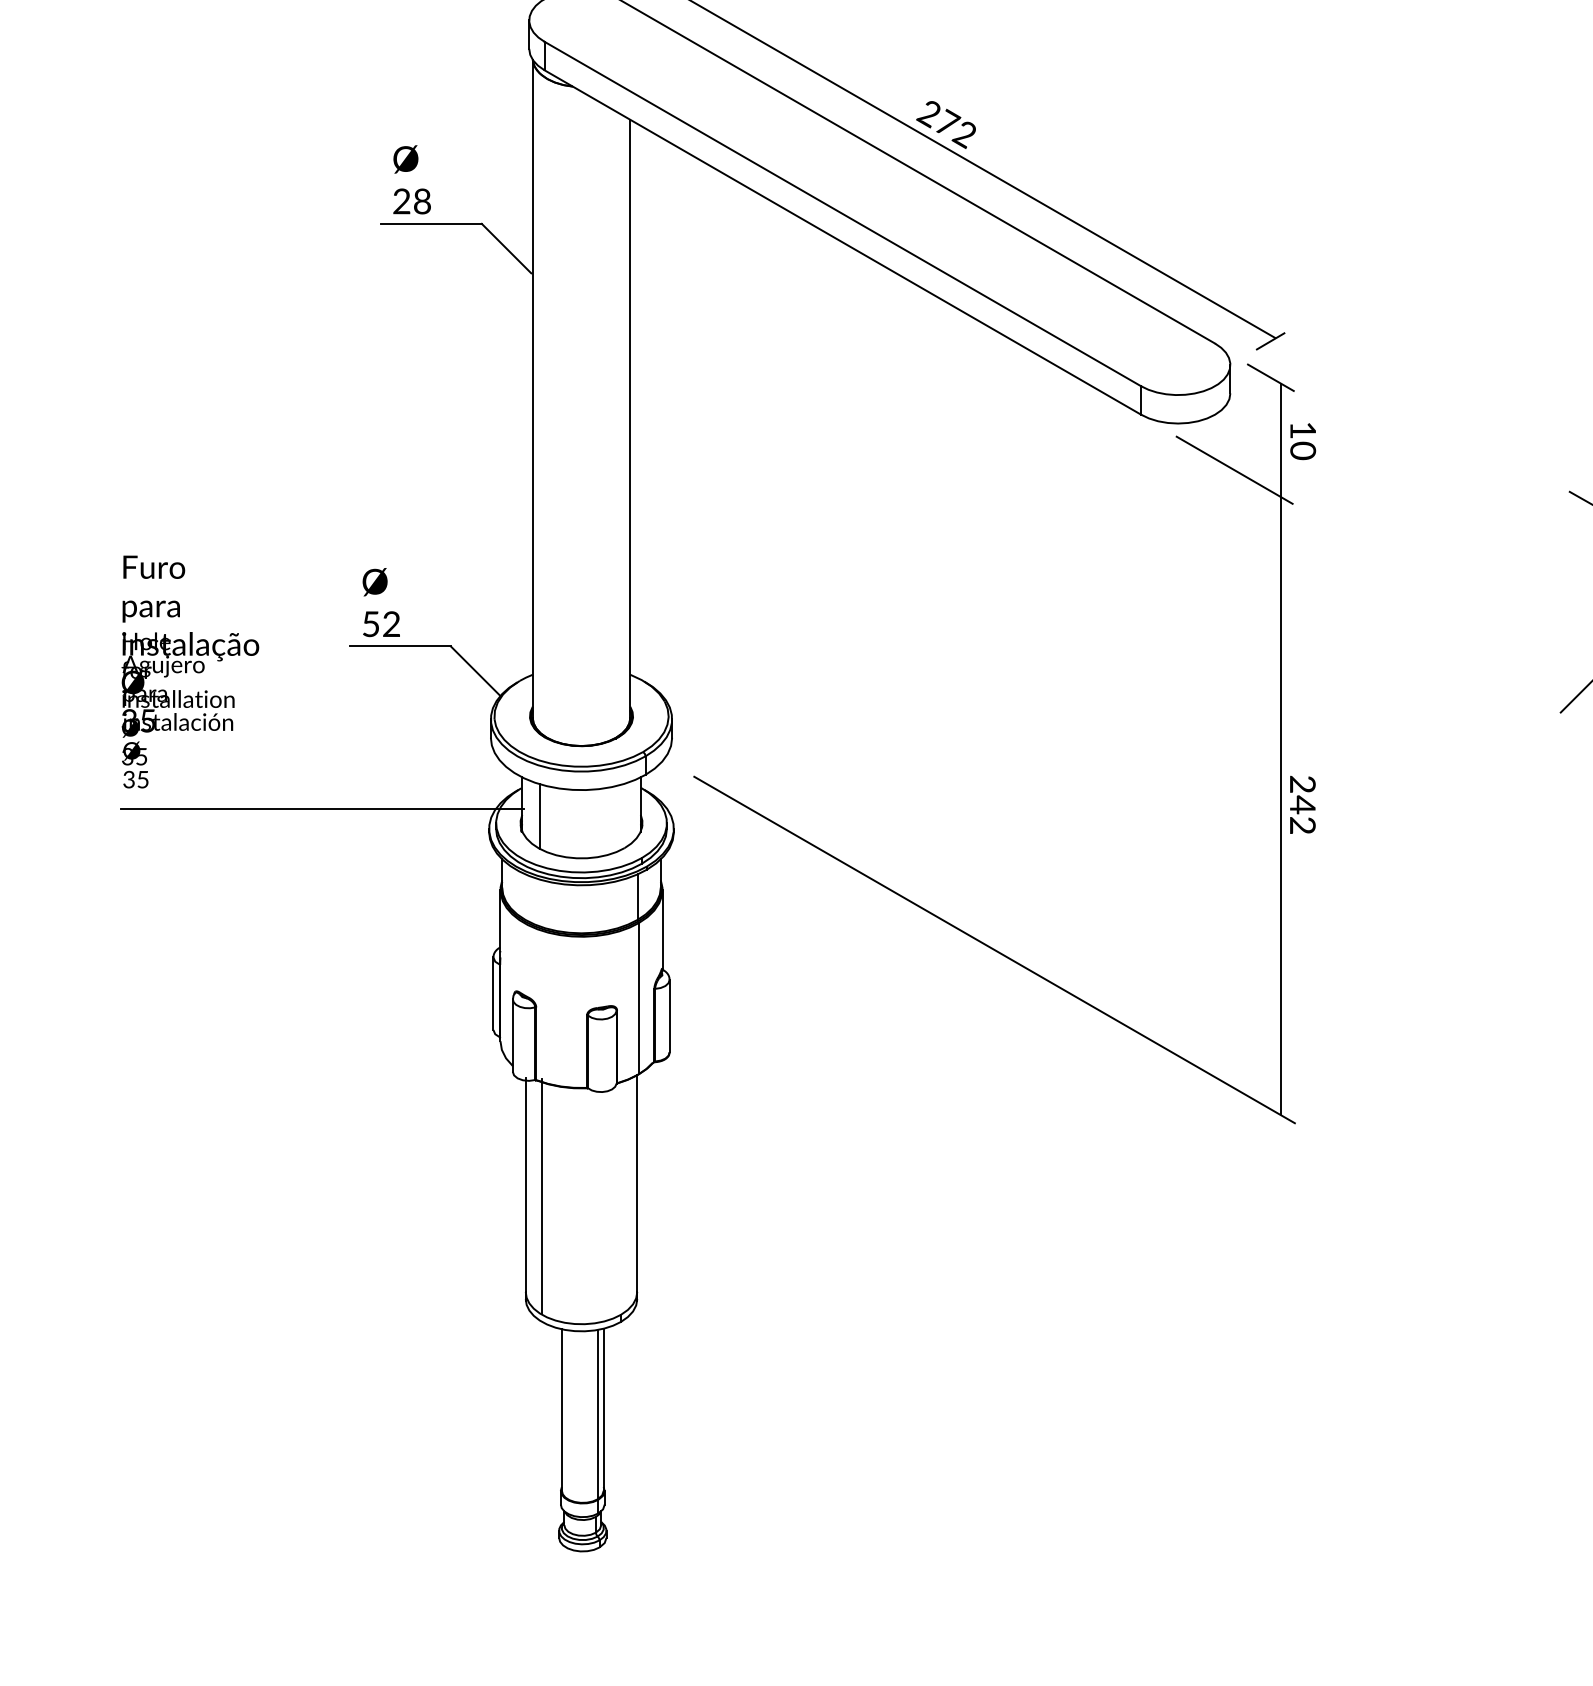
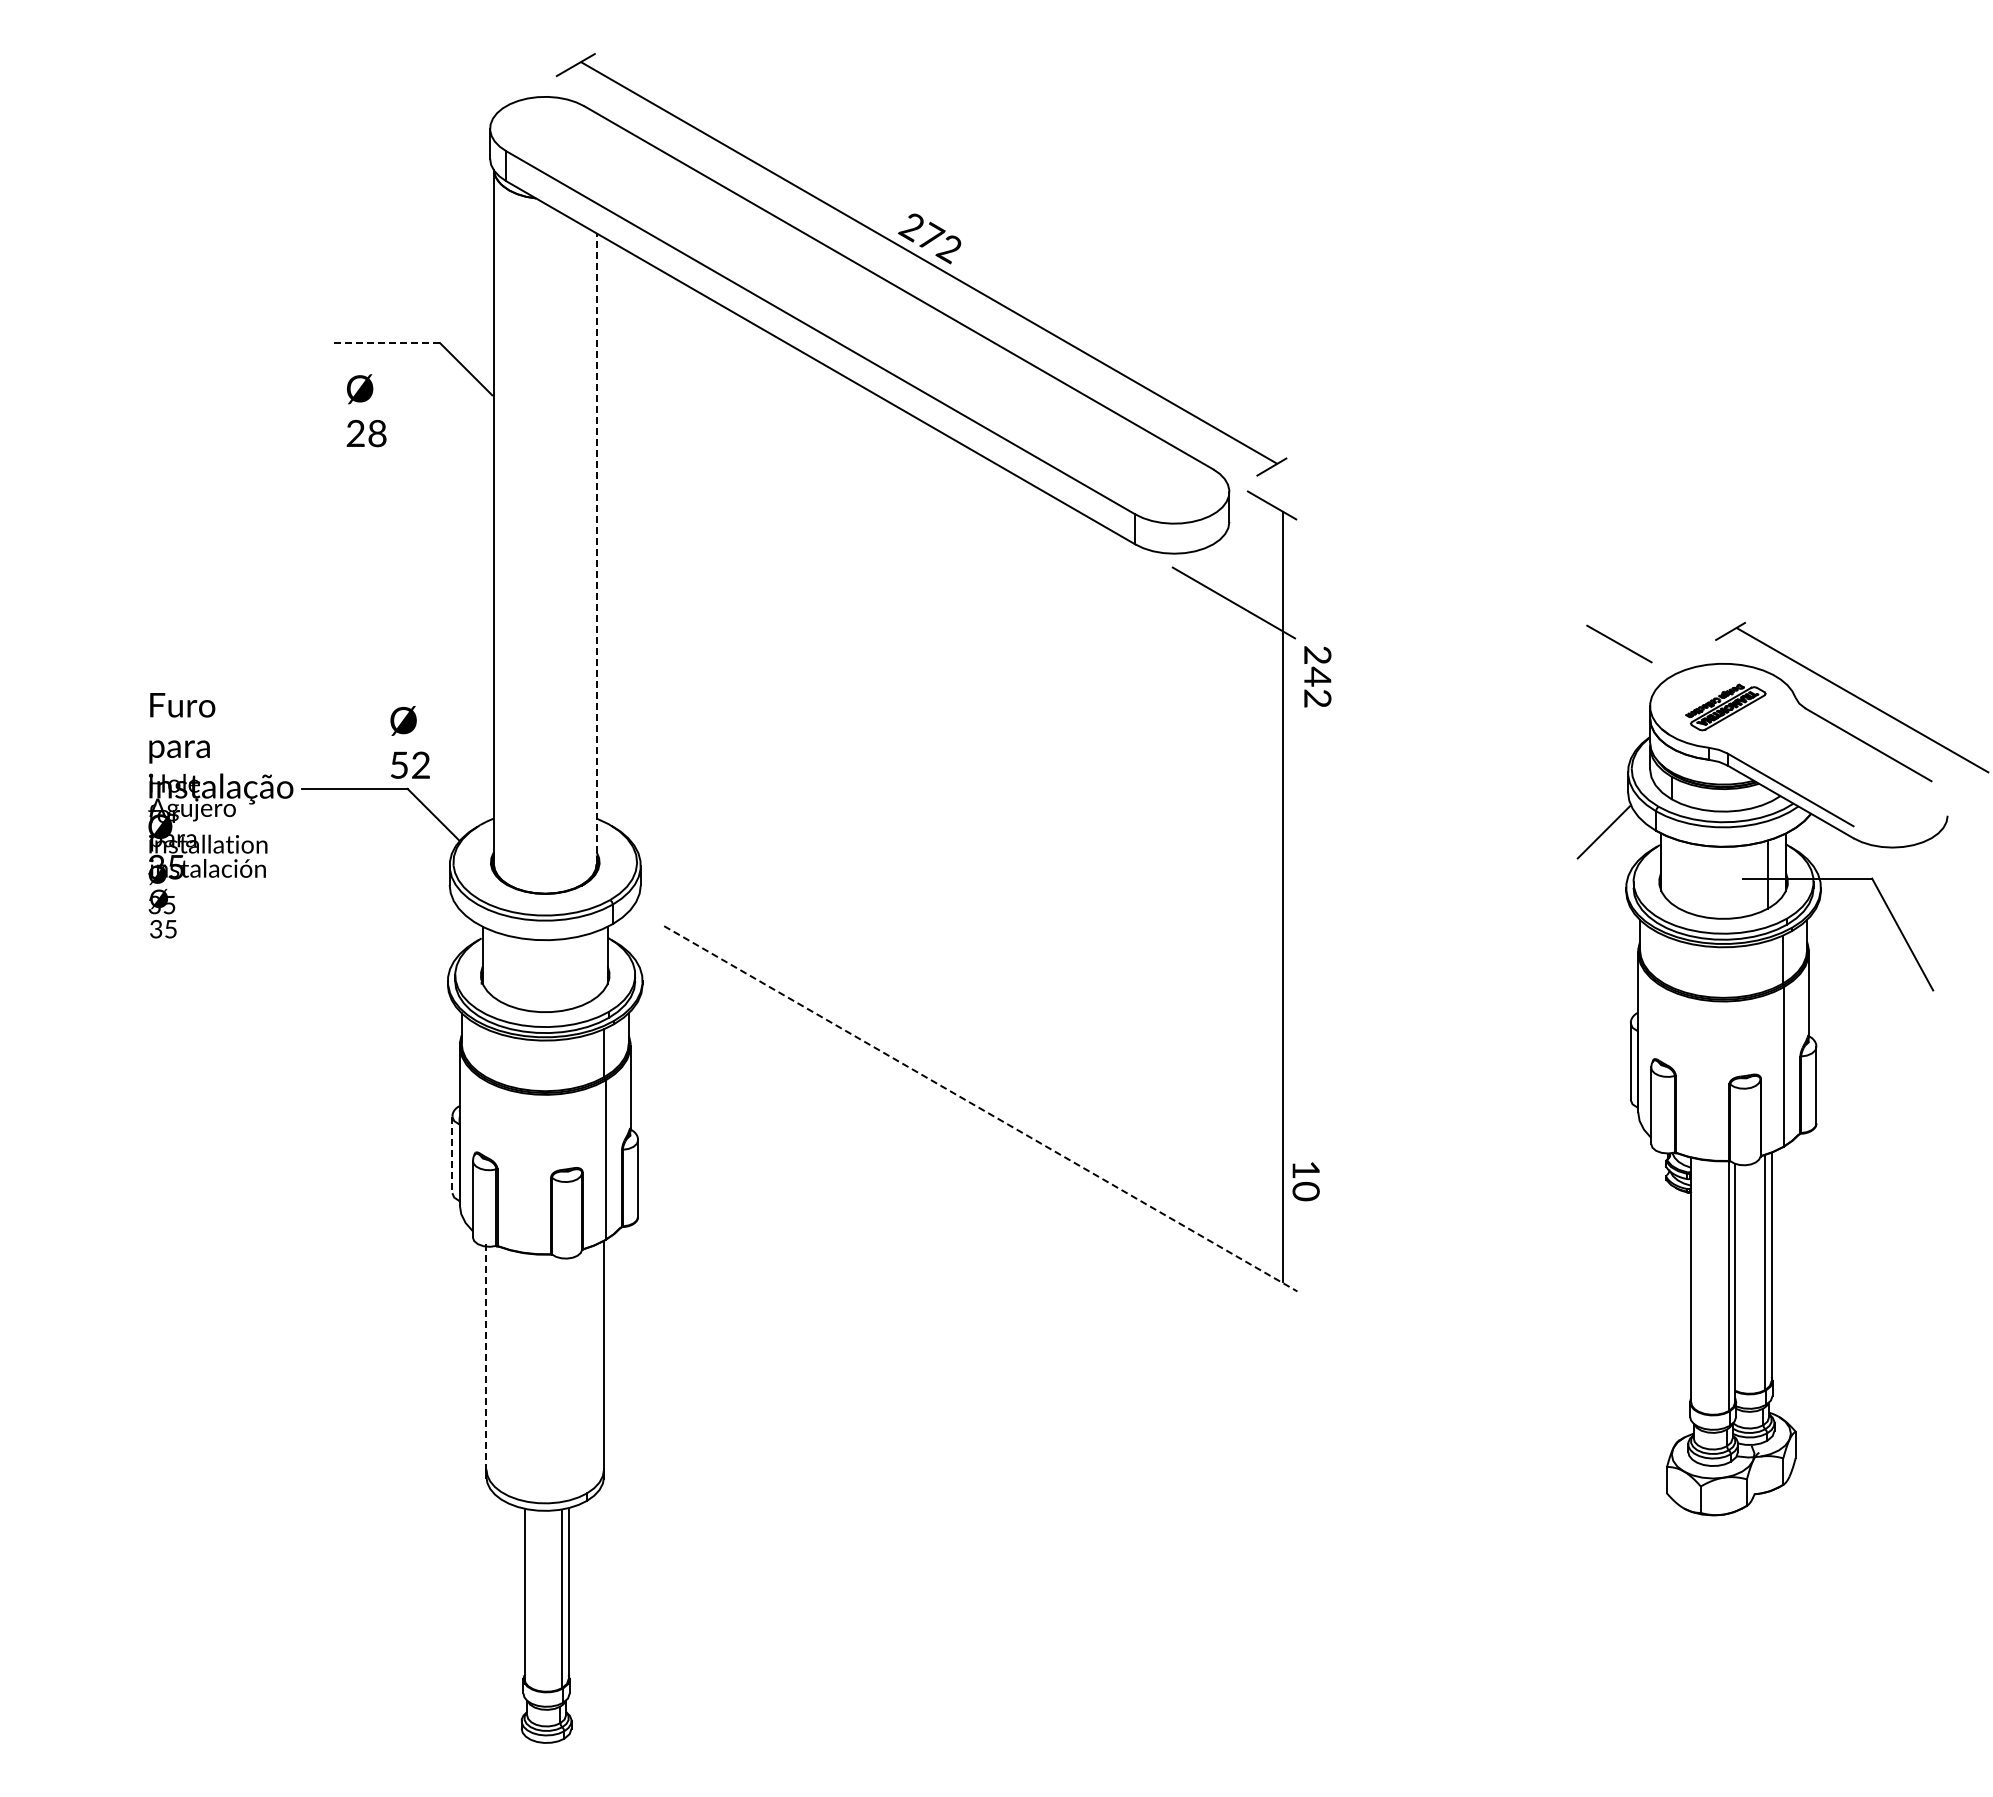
text: (411, 179) -> (366, 410), moved
line: (431, 223) -> (387, 342), solid -> dashed
line: (630, 418) -> (596, 548), solid -> dashed
text: (1302, 441) -> (1305, 1181), moved
text: (380, 602) -> (409, 742), moved
text: (190, 671) -> (220, 815), moved
text: (1302, 804) -> (1317, 676), moved
line: (321, 808) -> (271, 959), removed
line: (540, 816) -> (501, 968), removed
line: (994, 949) -> (980, 1108), solid -> dashed
line: (493, 994) -> (452, 1155), solid -> dashed
line: (525, 1189) -> (486, 1361), solid -> dashed
line: (541, 1196) -> (503, 1368), removed

